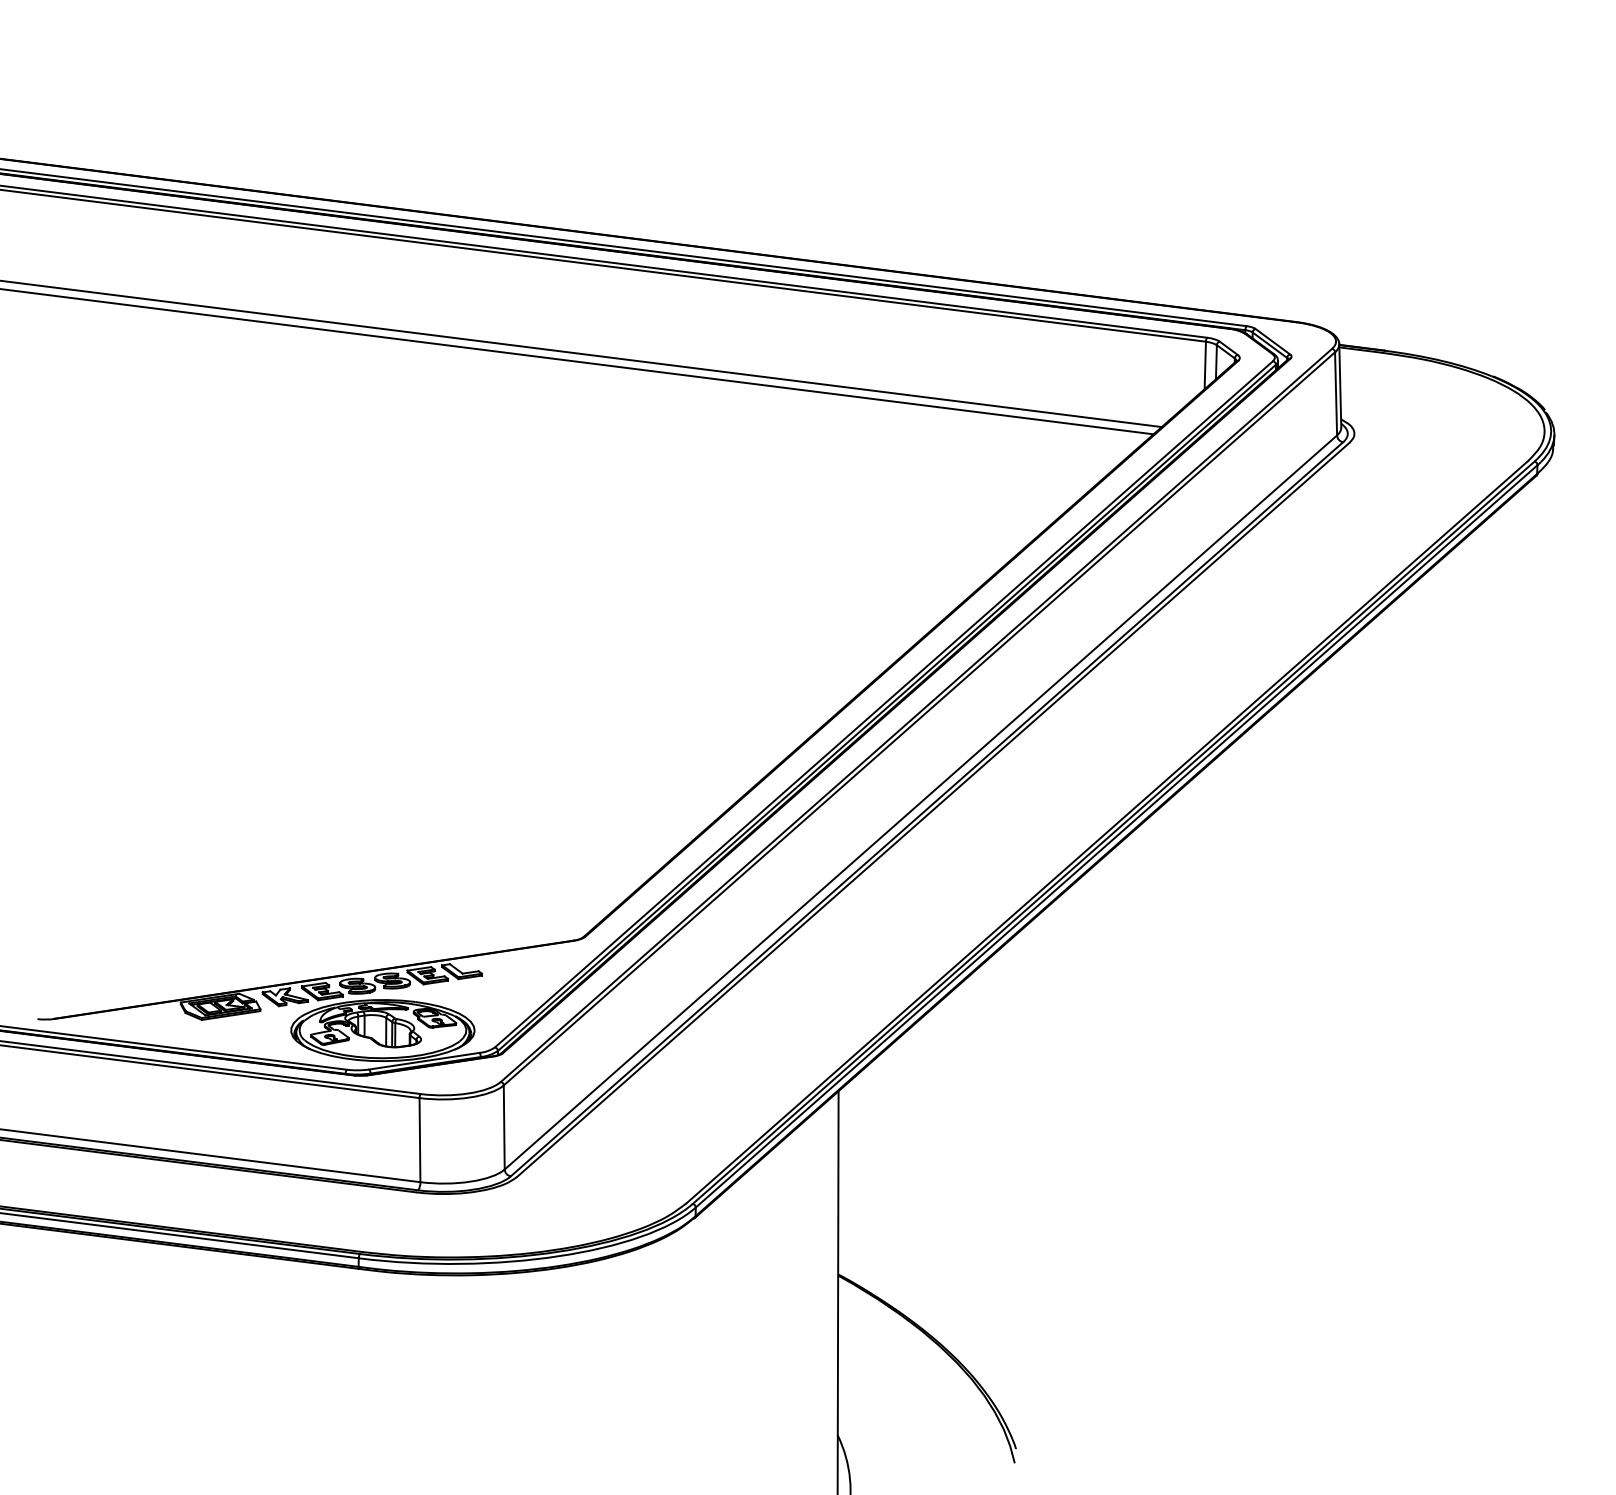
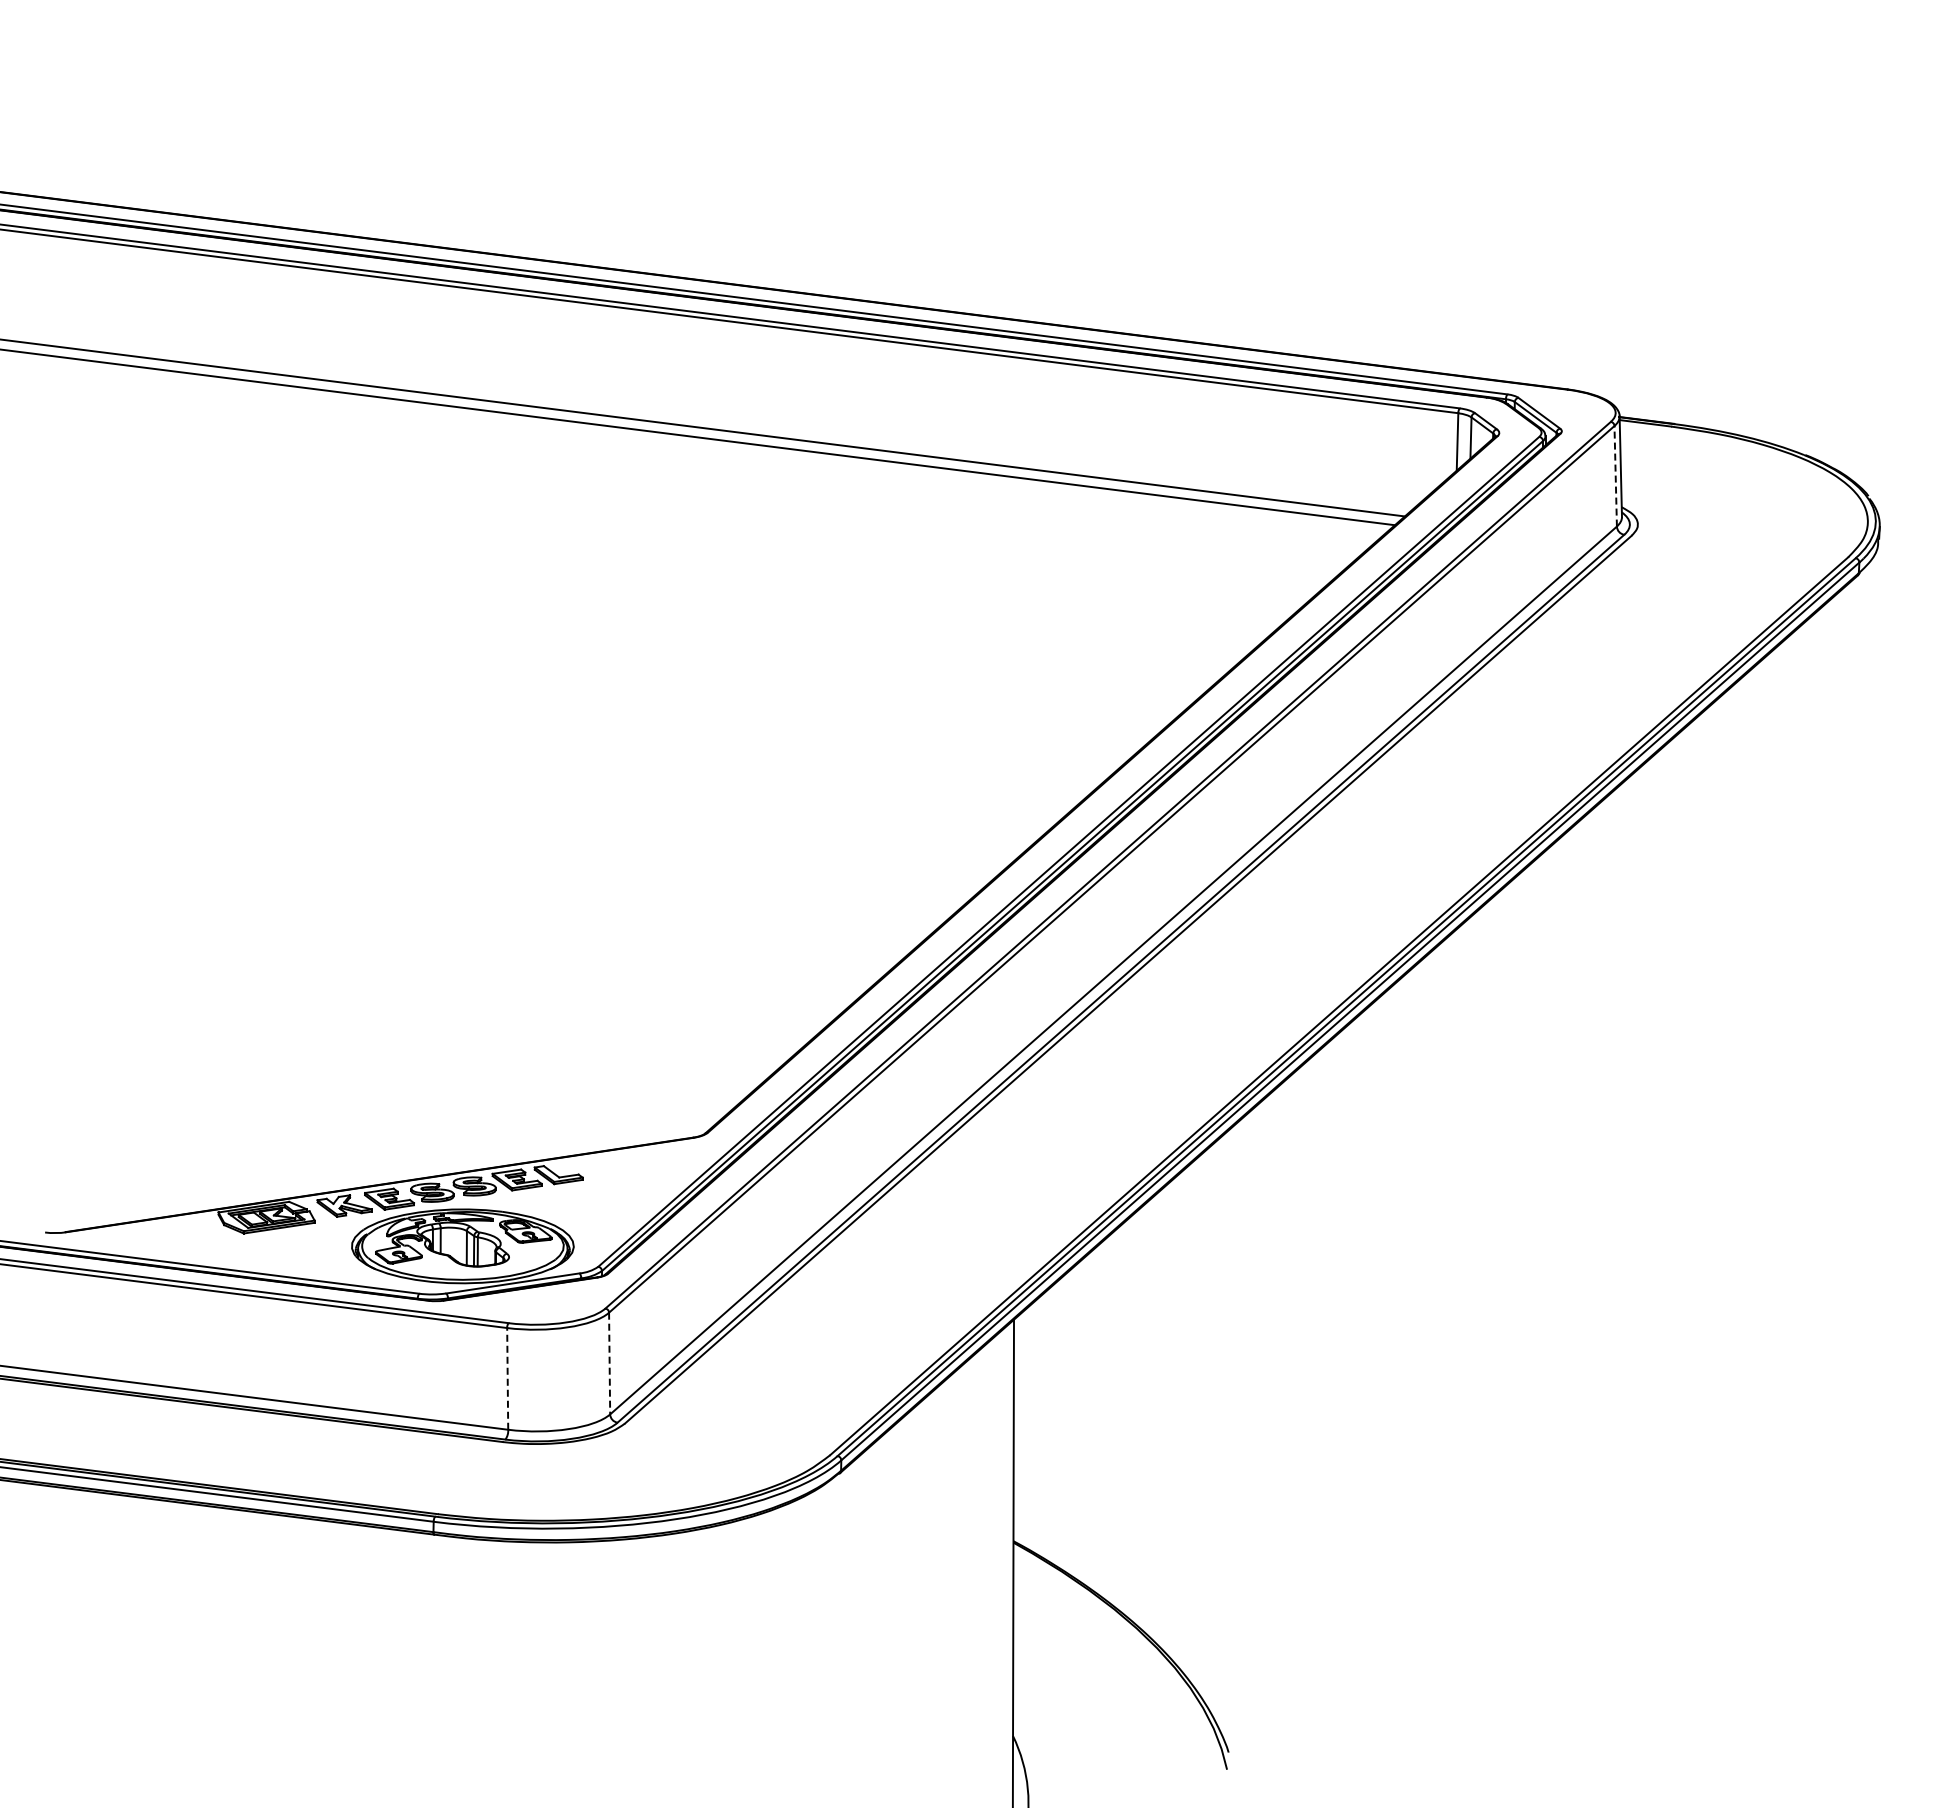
line: (1335, 393) -> (1615, 475), solid -> dashed
line: (504, 1127) -> (609, 1363), solid -> dashed
line: (419, 1139) -> (507, 1378), solid -> dashed

